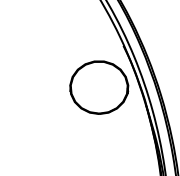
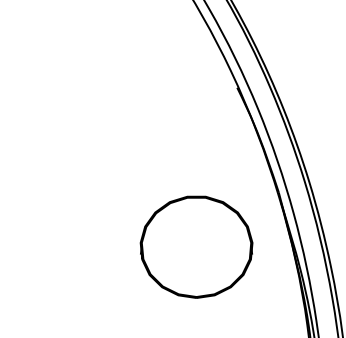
part: (99, 87) -> (197, 246), moved

